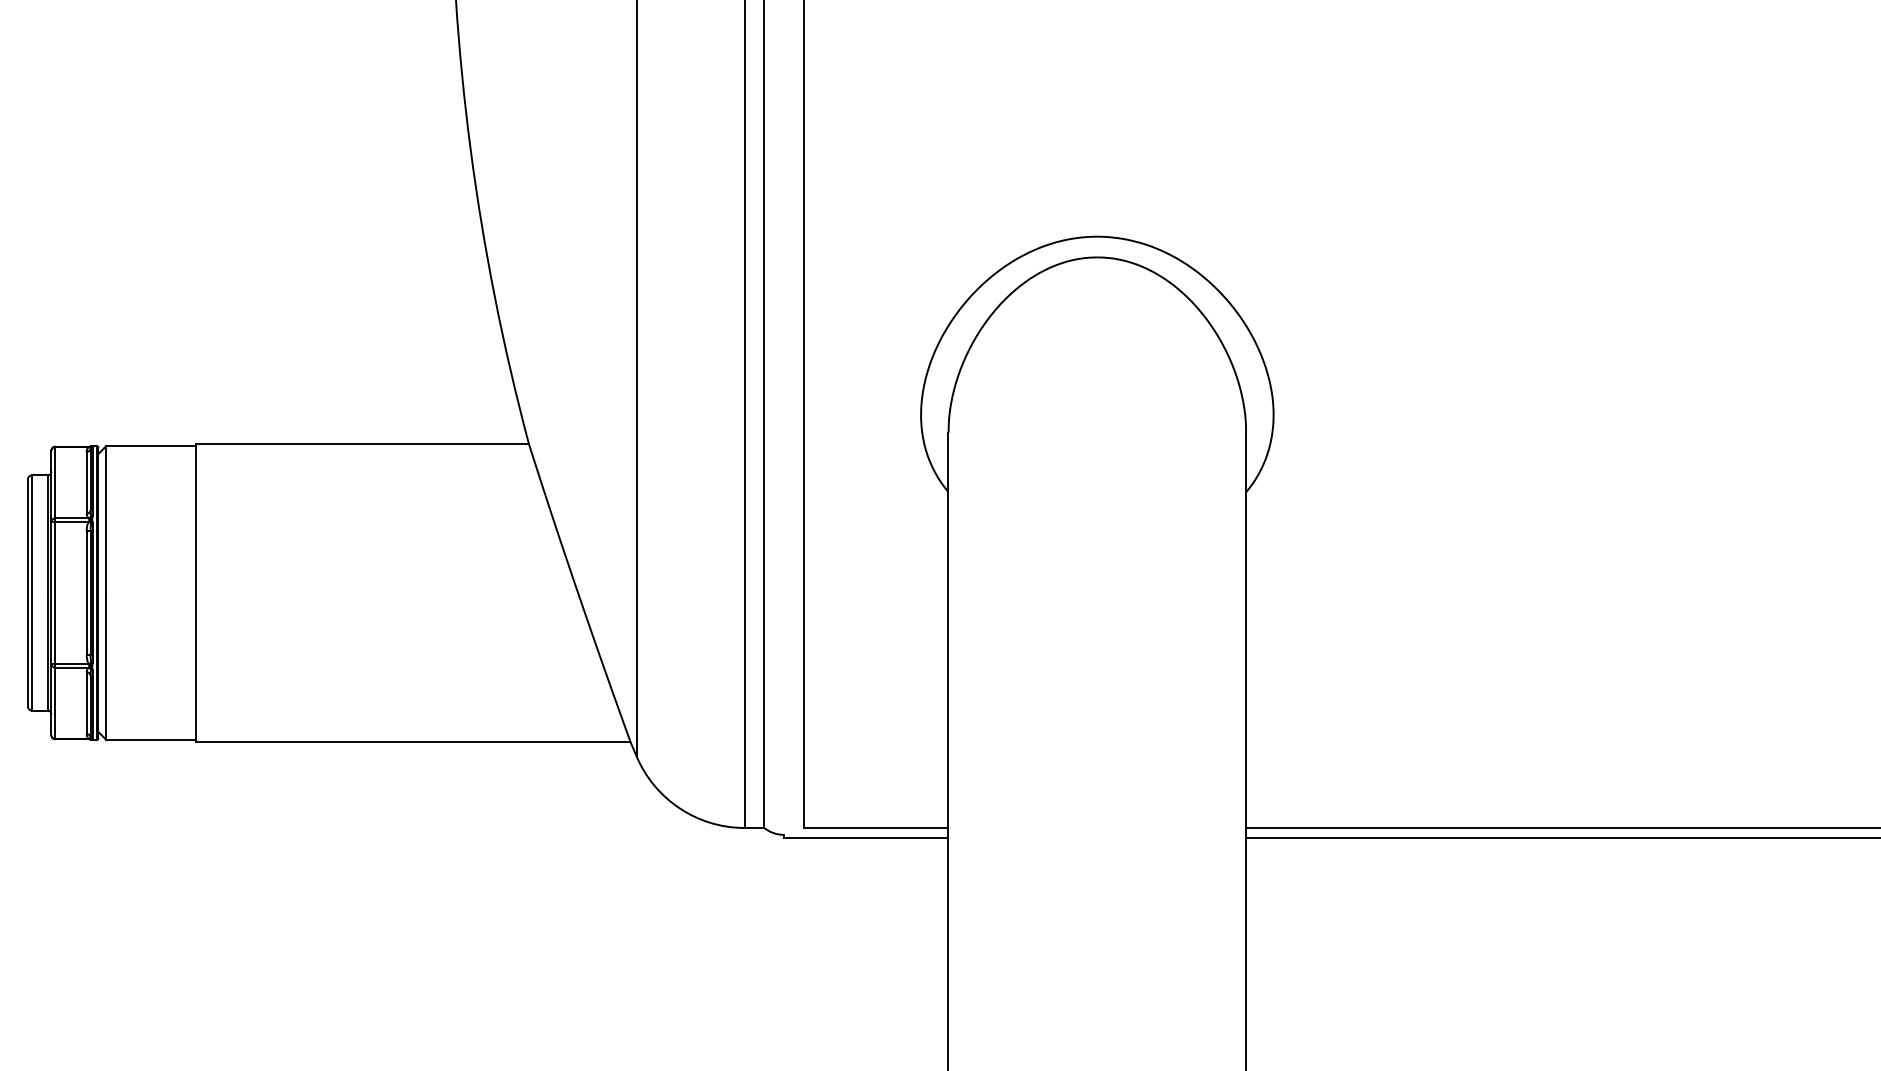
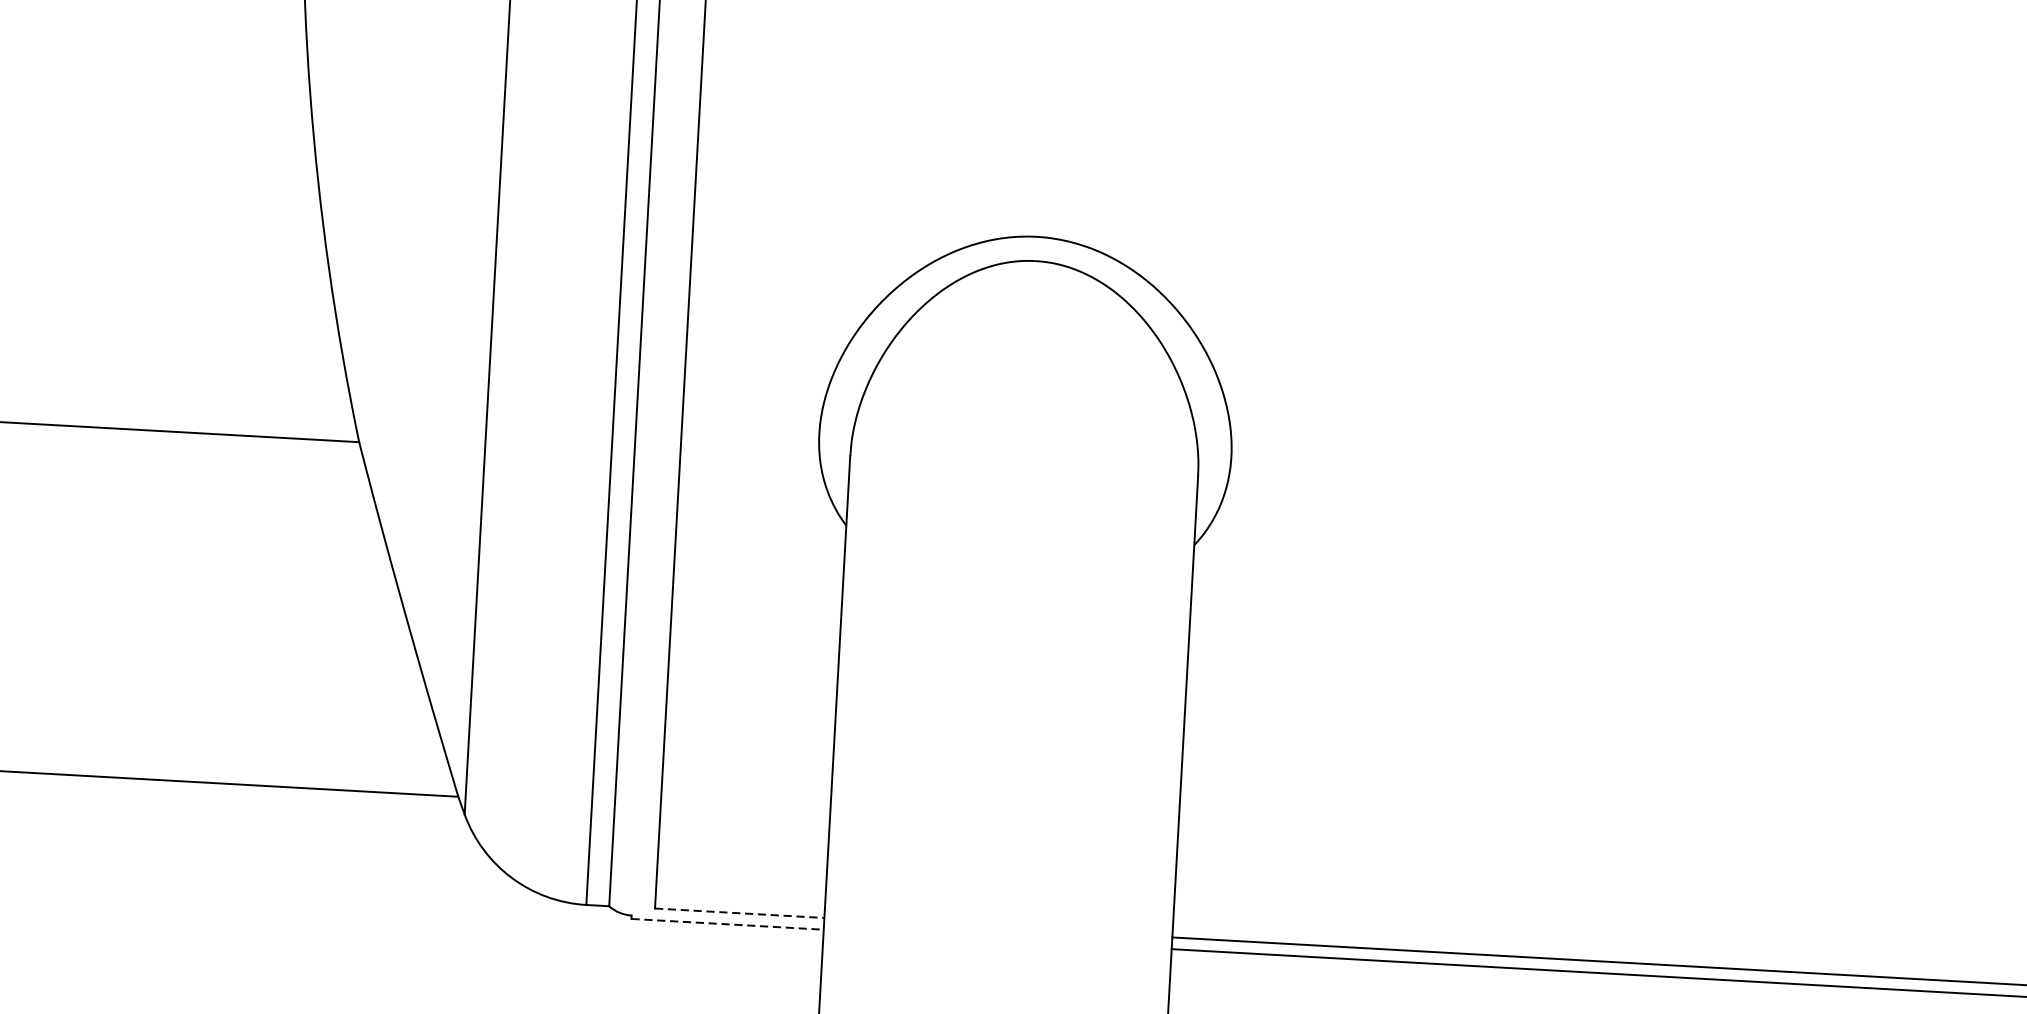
line: (876, 827) -> (740, 912), solid -> dashed
line: (866, 837) -> (727, 923), solid -> dashed

